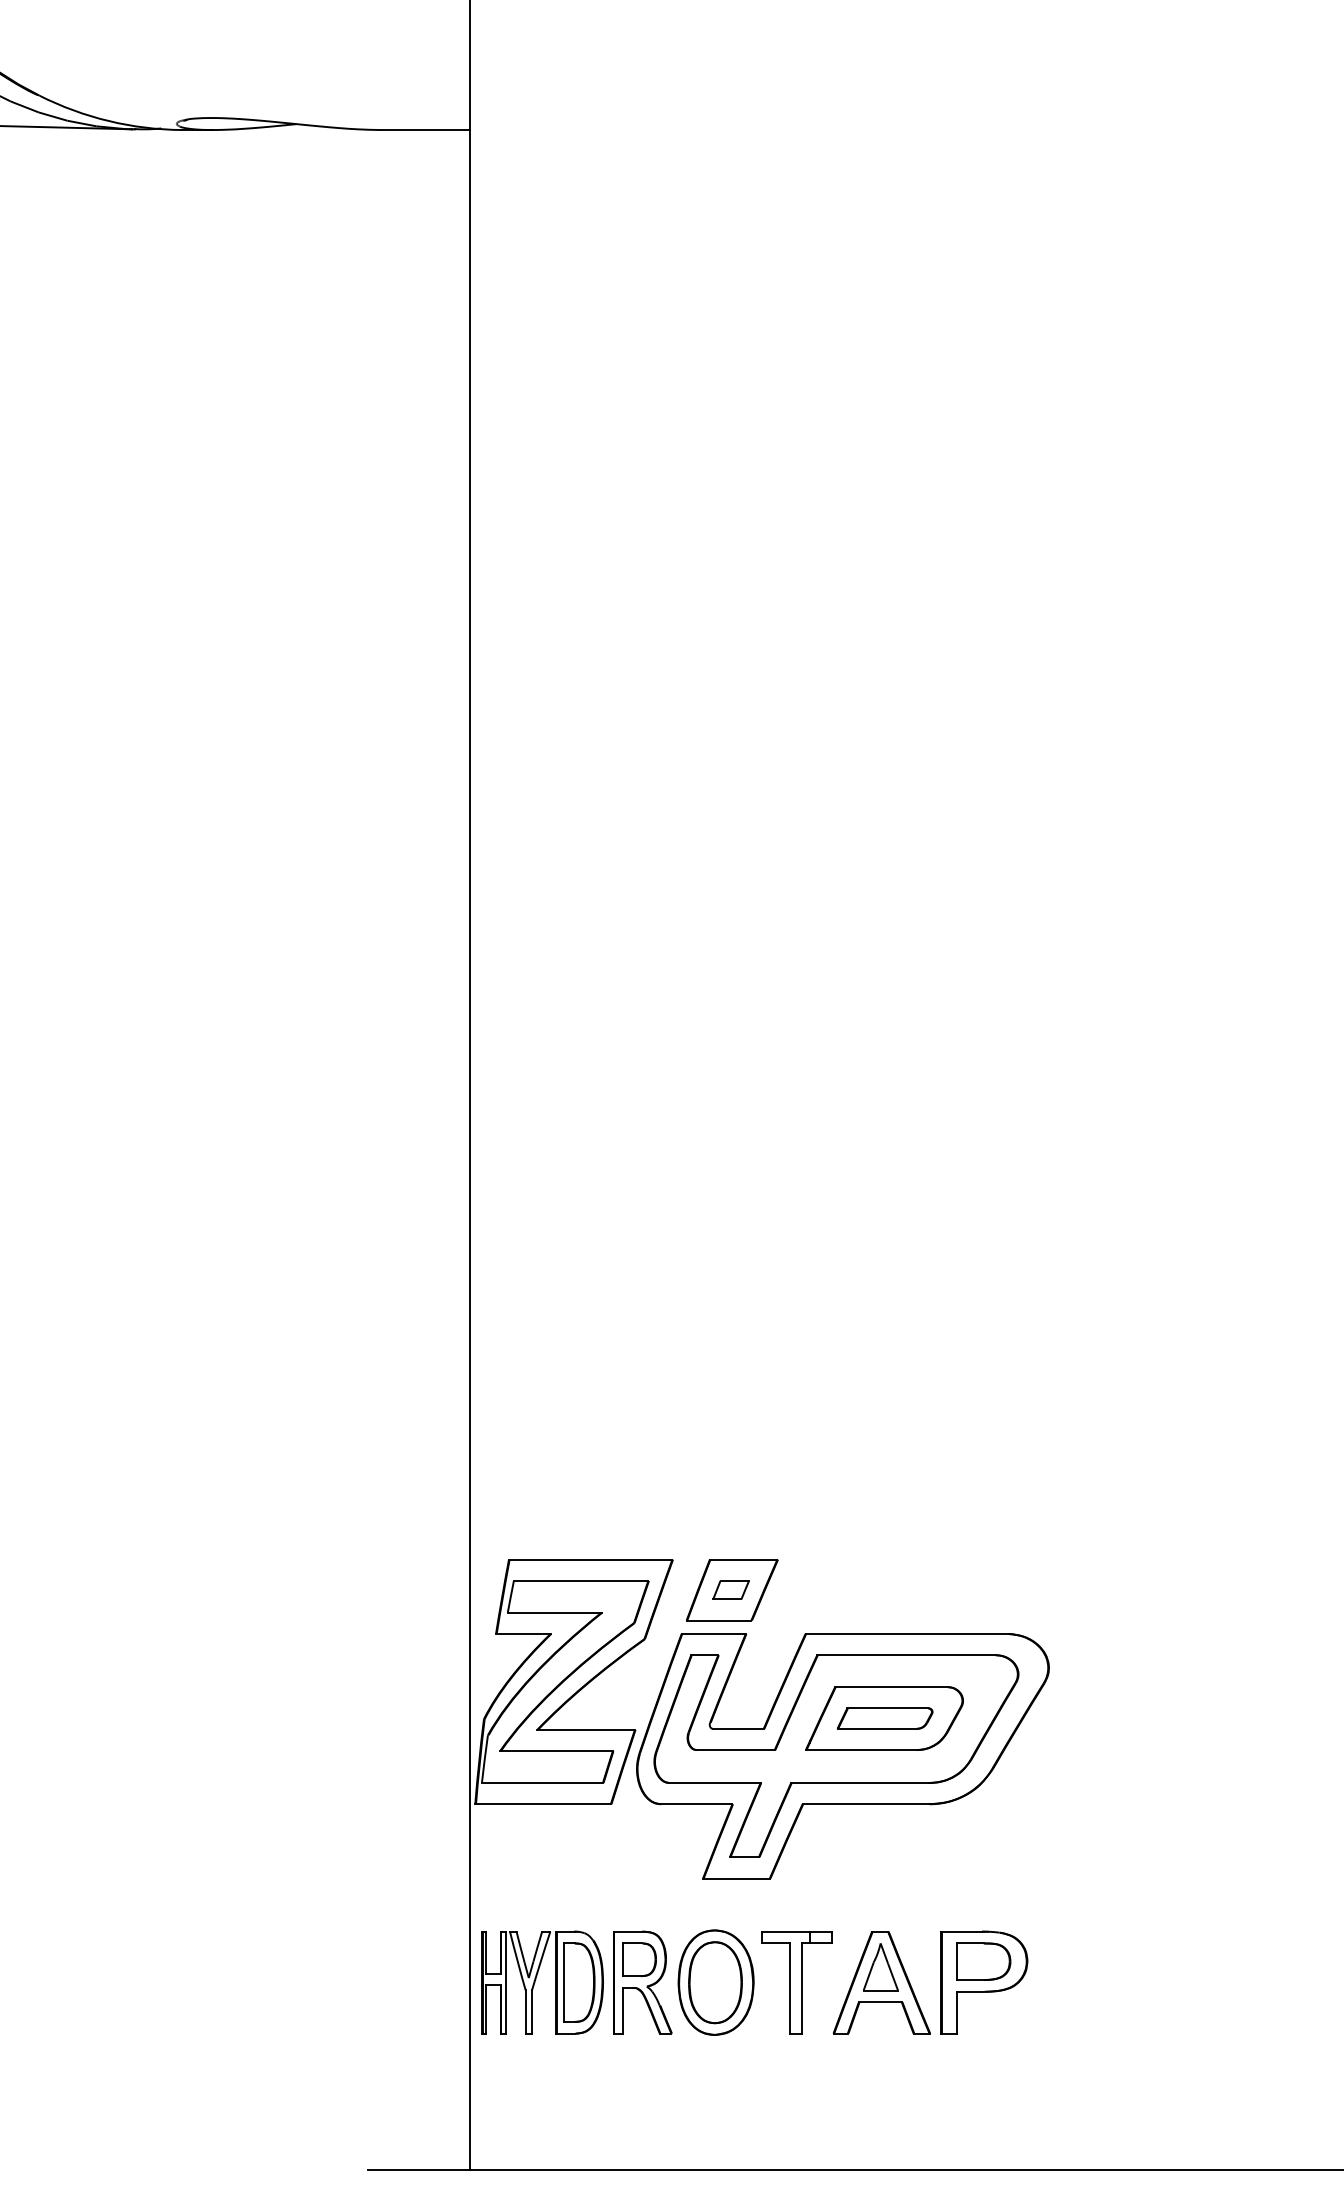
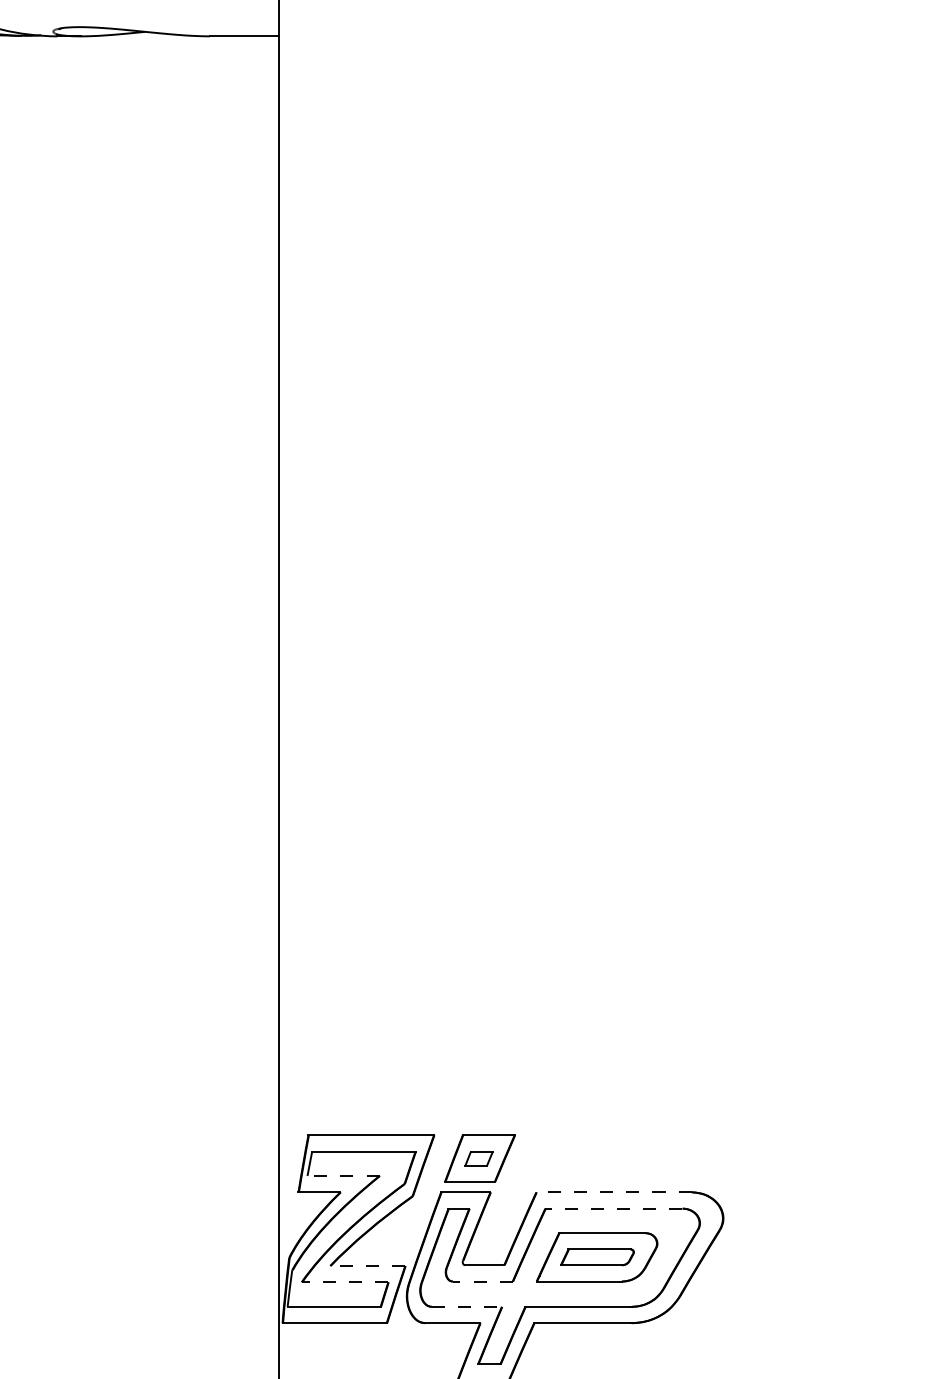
line: (554, 1612) -> (343, 1175), solid -> dashed
line: (906, 1633) -> (613, 1191), solid -> dashed
line: (905, 1655) -> (613, 1208), solid -> dashed
line: (586, 1729) -> (368, 1265), solid -> dashed
line: (735, 1750) -> (482, 1281), solid -> dashed
line: (556, 1751) -> (344, 1282), solid -> dashed
line: (714, 1782) -> (466, 1306), solid -> dashed

